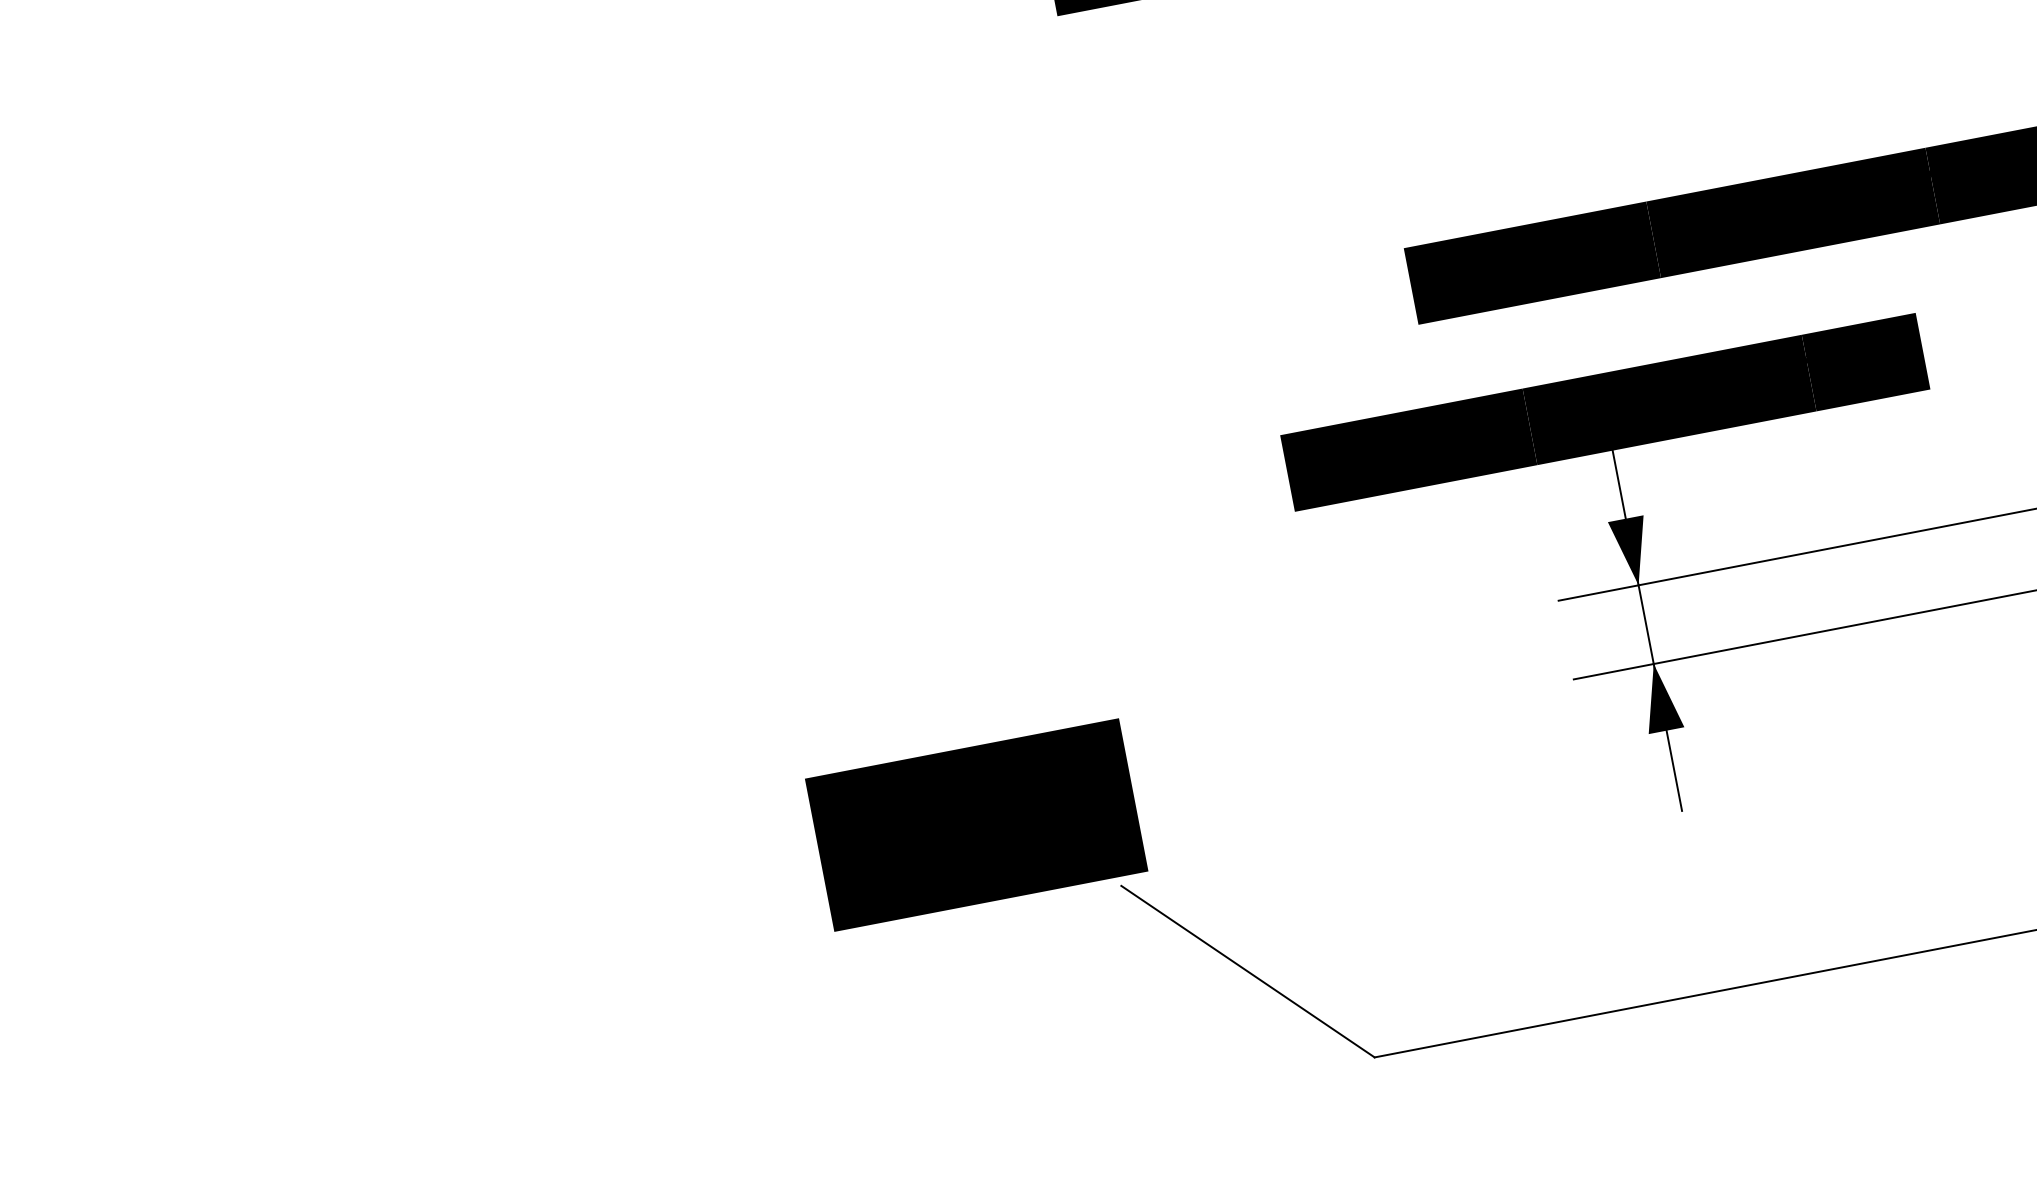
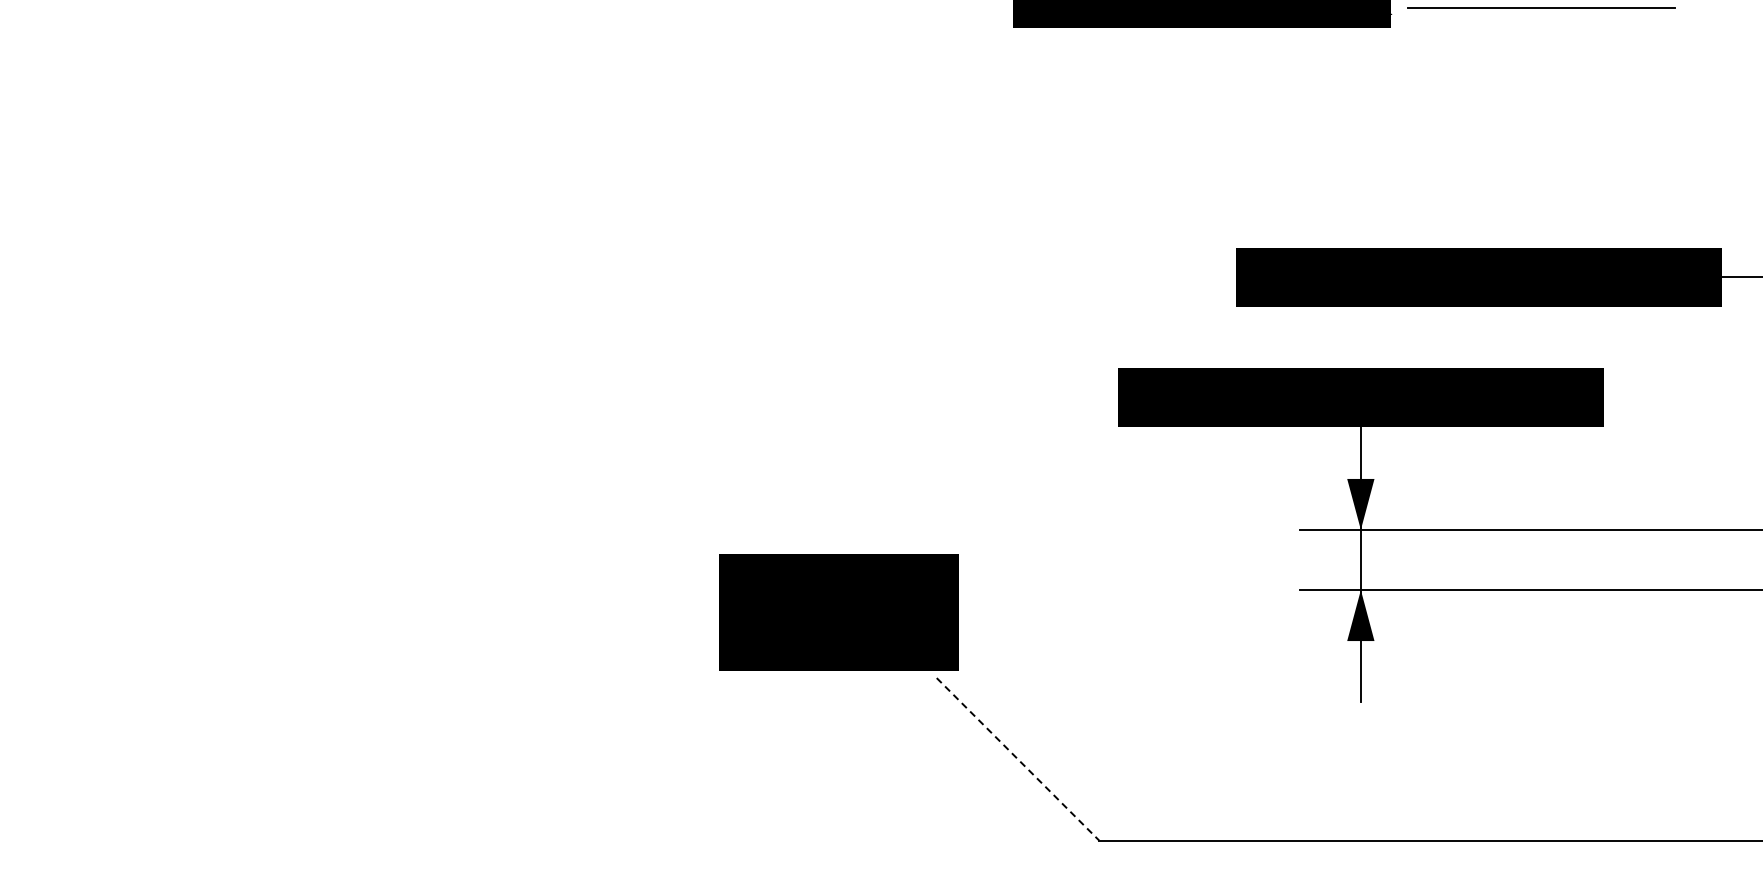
line: (1247, 972) -> (1017, 759), solid -> dashed

